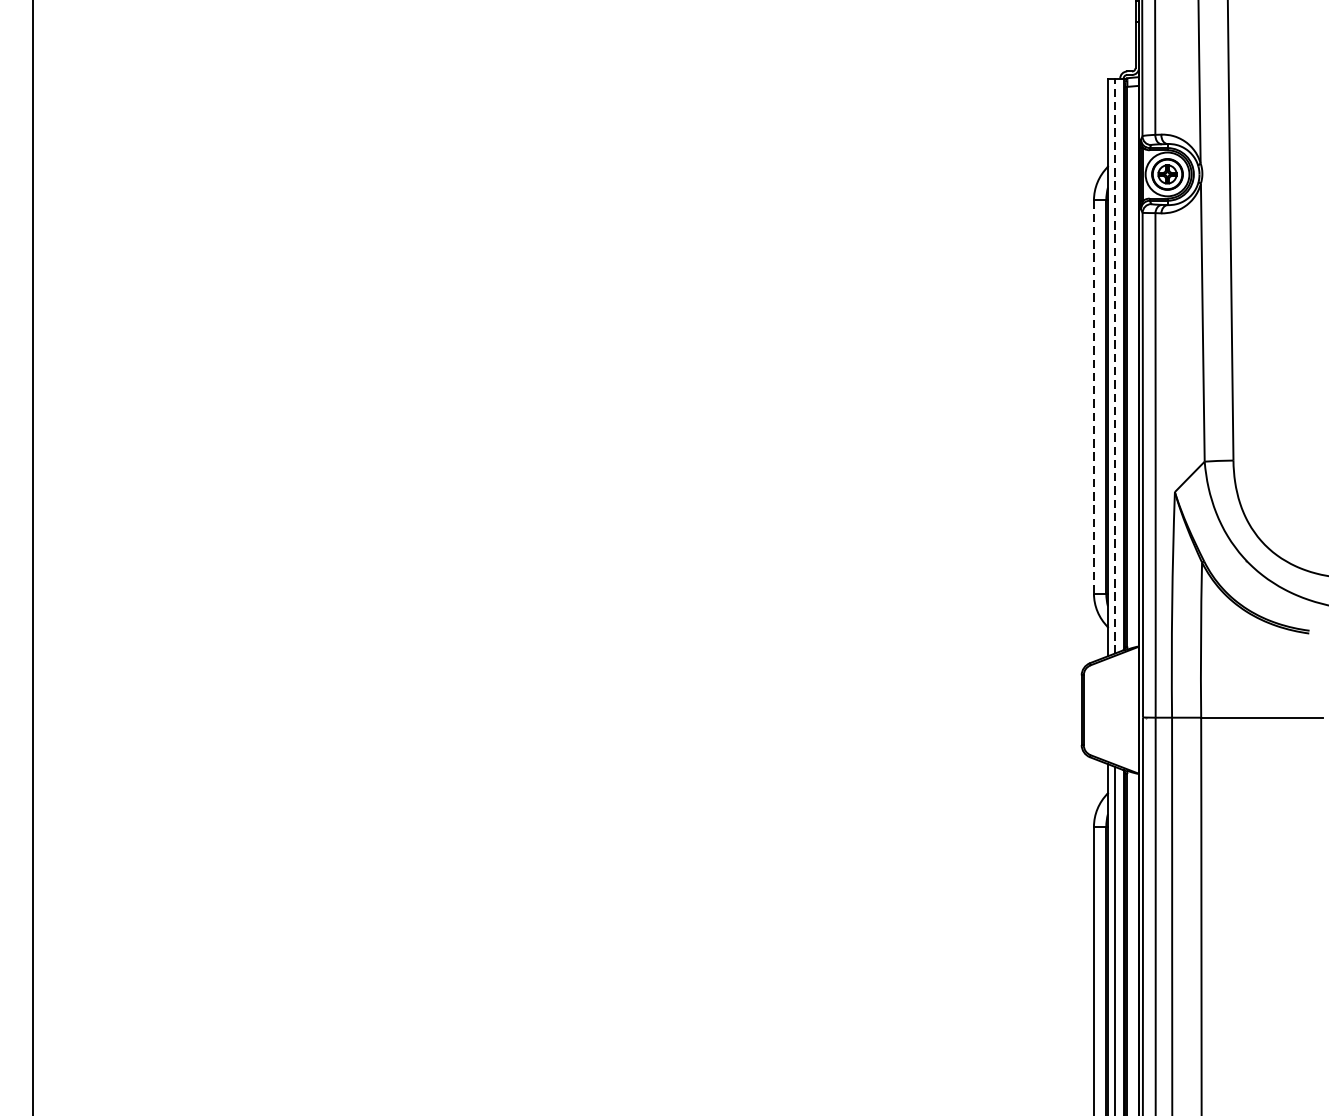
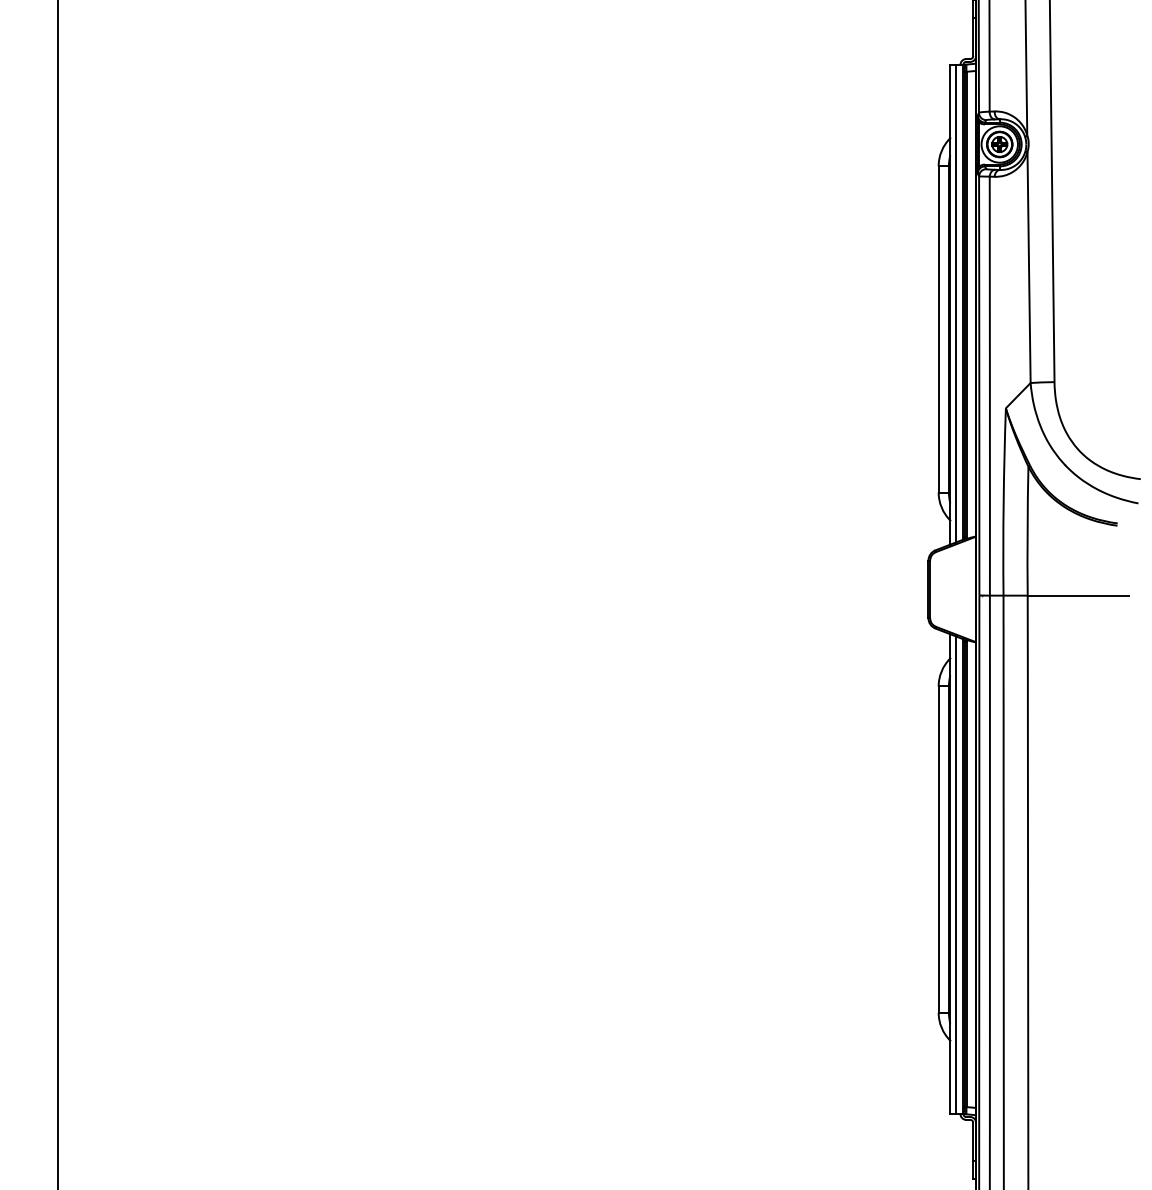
line: (1114, 365) -> (955, 303), dashed -> solid
line: (1093, 397) -> (938, 329), dashed -> solid

